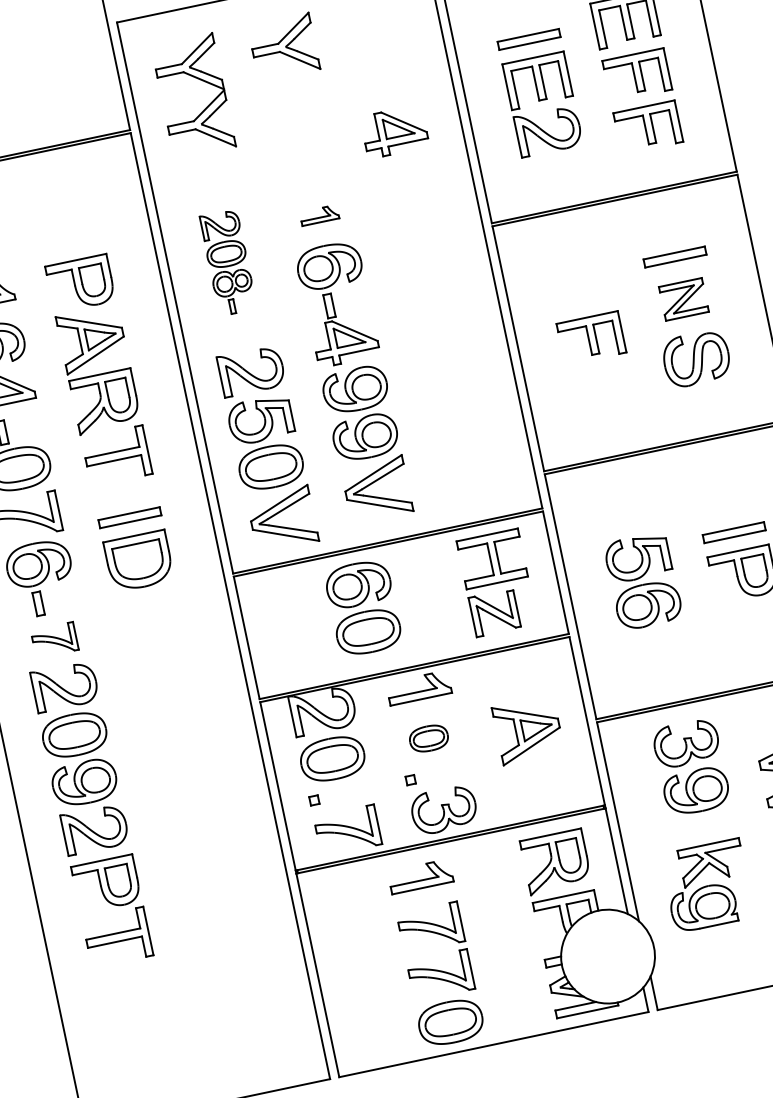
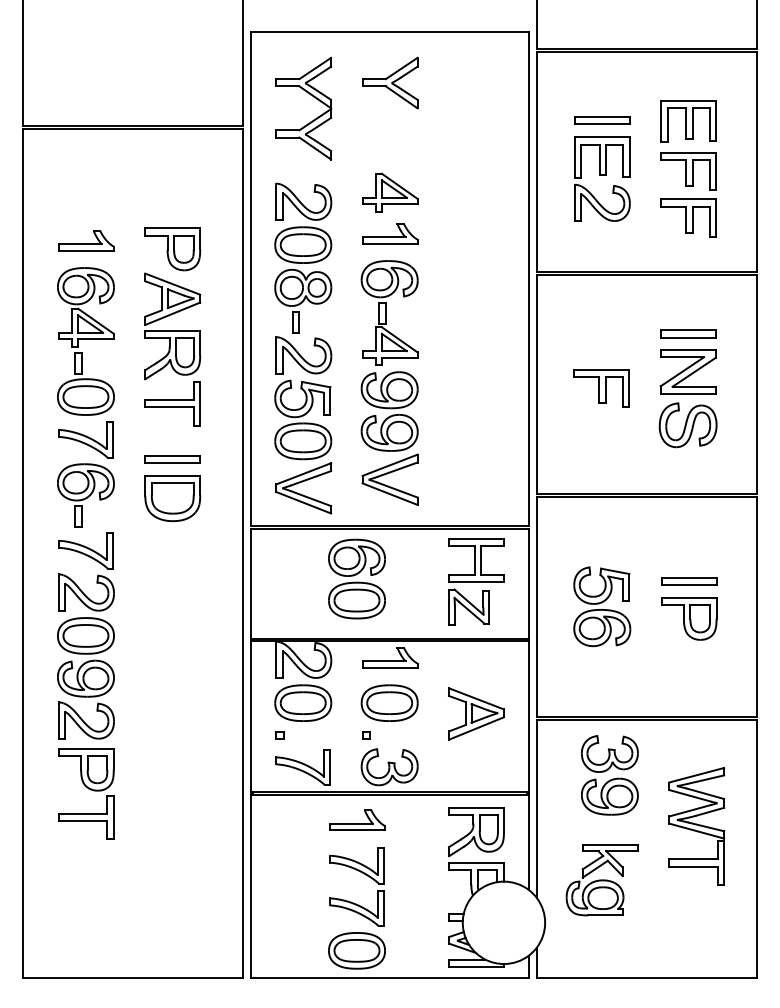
part: (395, 131) -> (390, 192), moved
part: (319, 214) -> (390, 233), size x1.67
part: (228, 262) -> (303, 257), size x1.67
part: (683, 298) -> (687, 371), size x1.43
part: (54, 639) -> (85, 550), size x1.43
part: (428, 737) -> (389, 702), size x1.67

